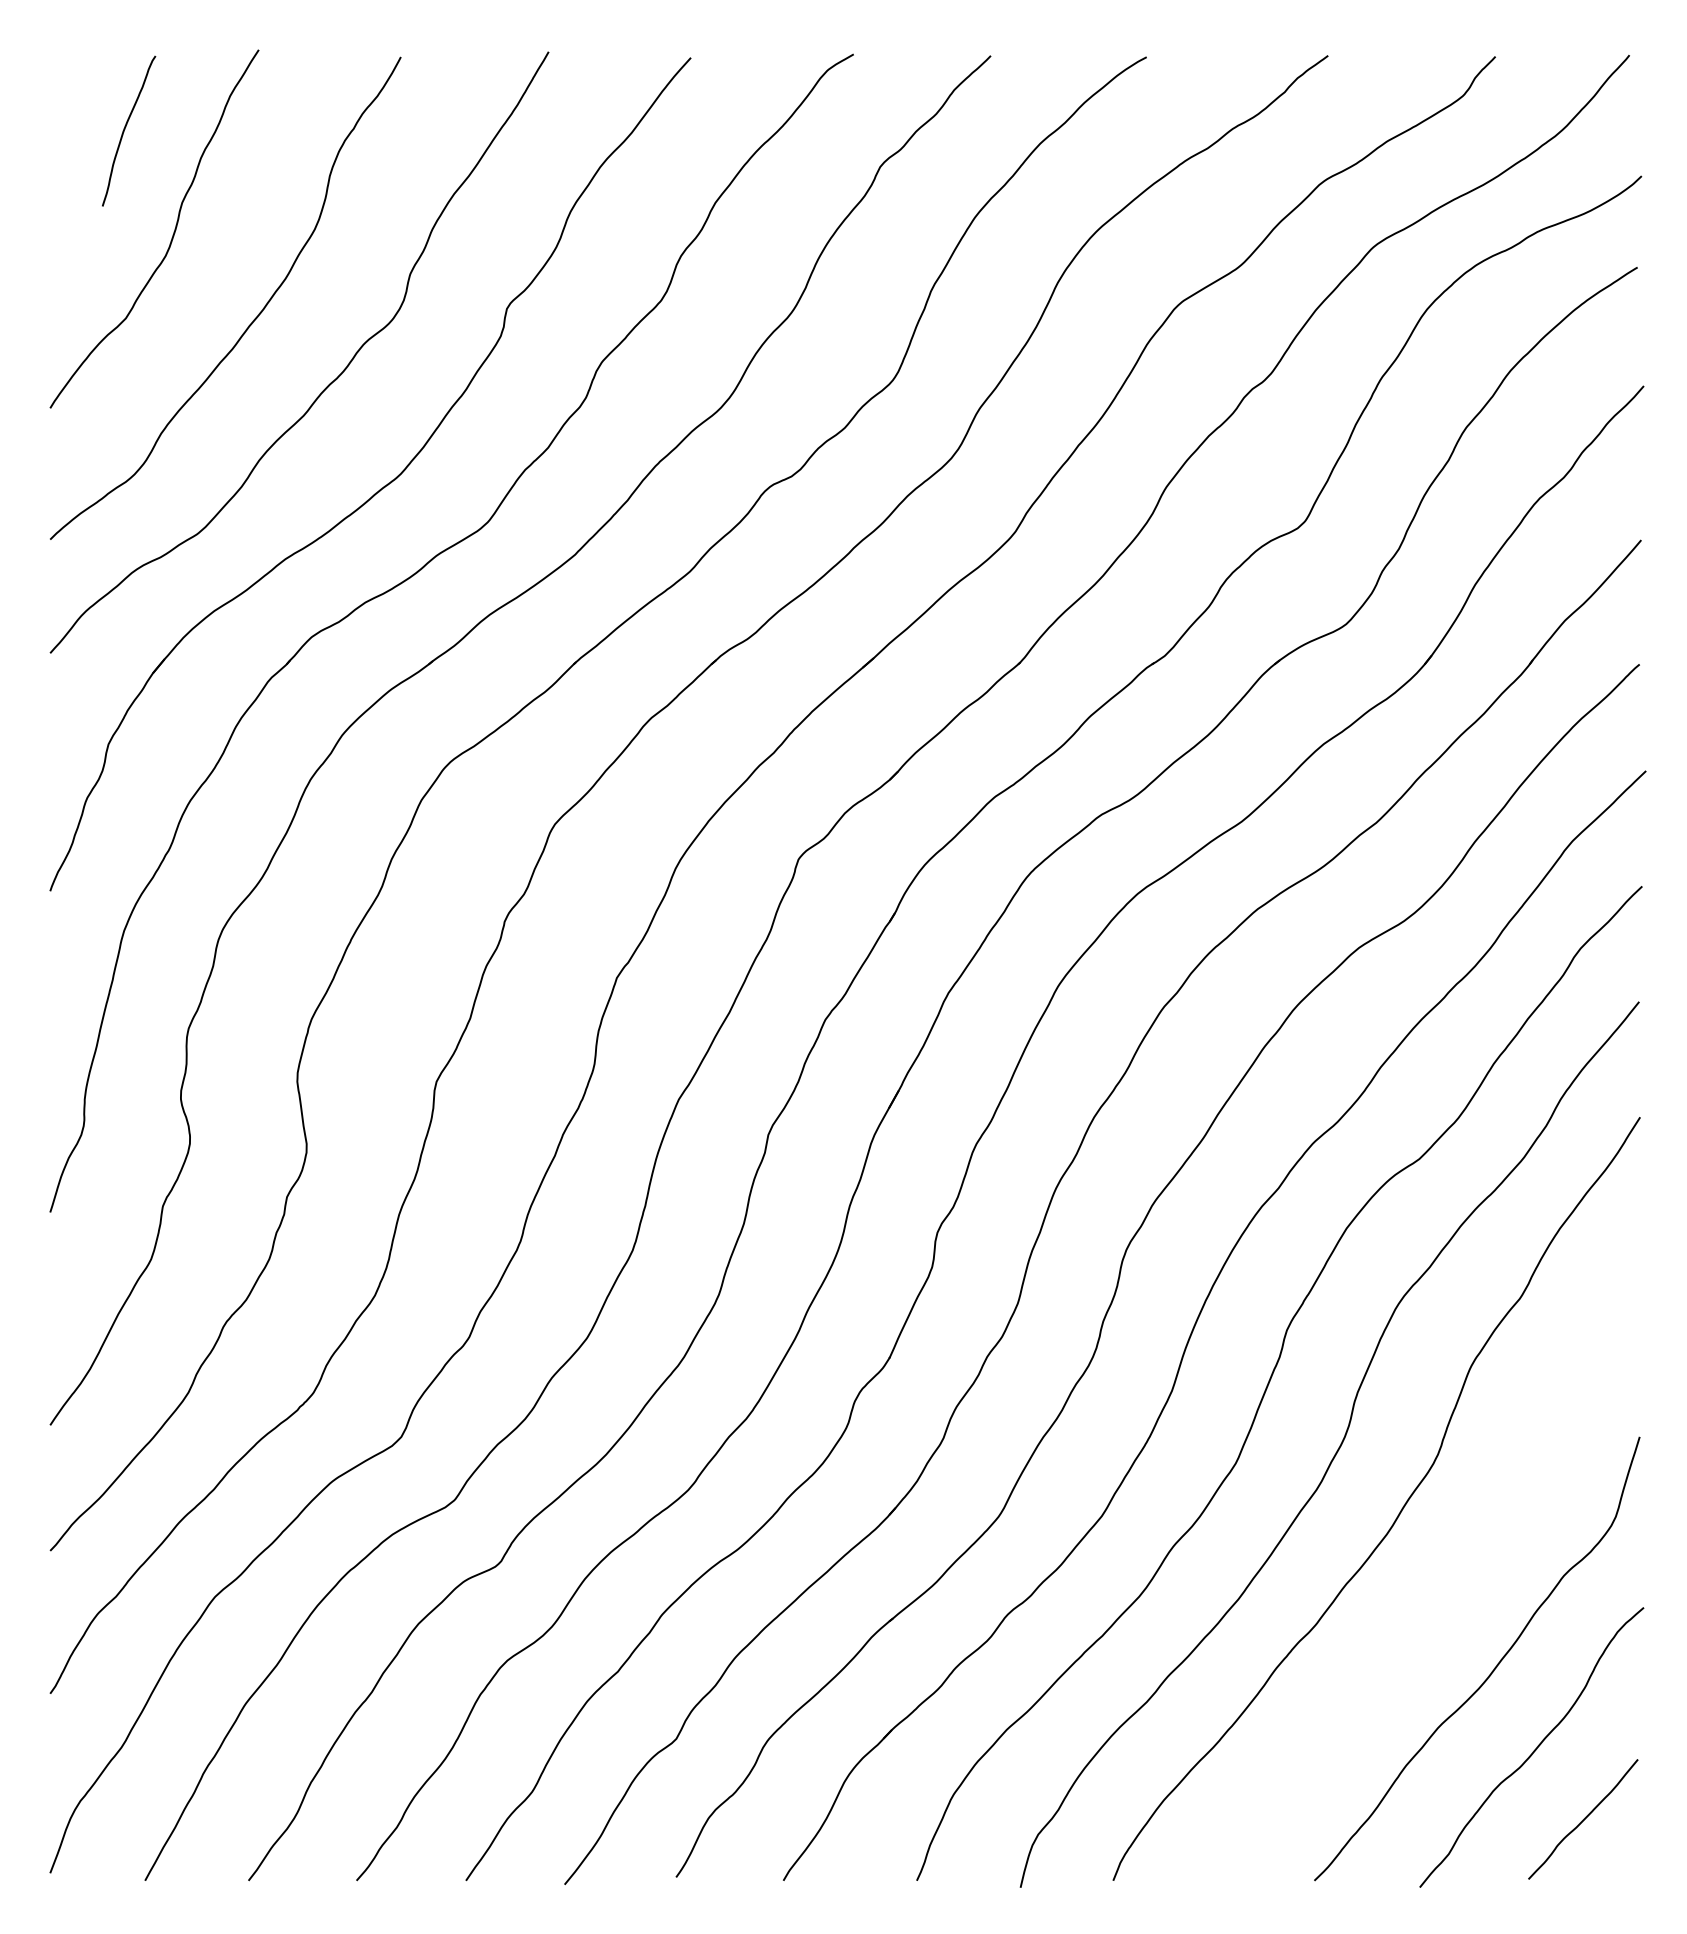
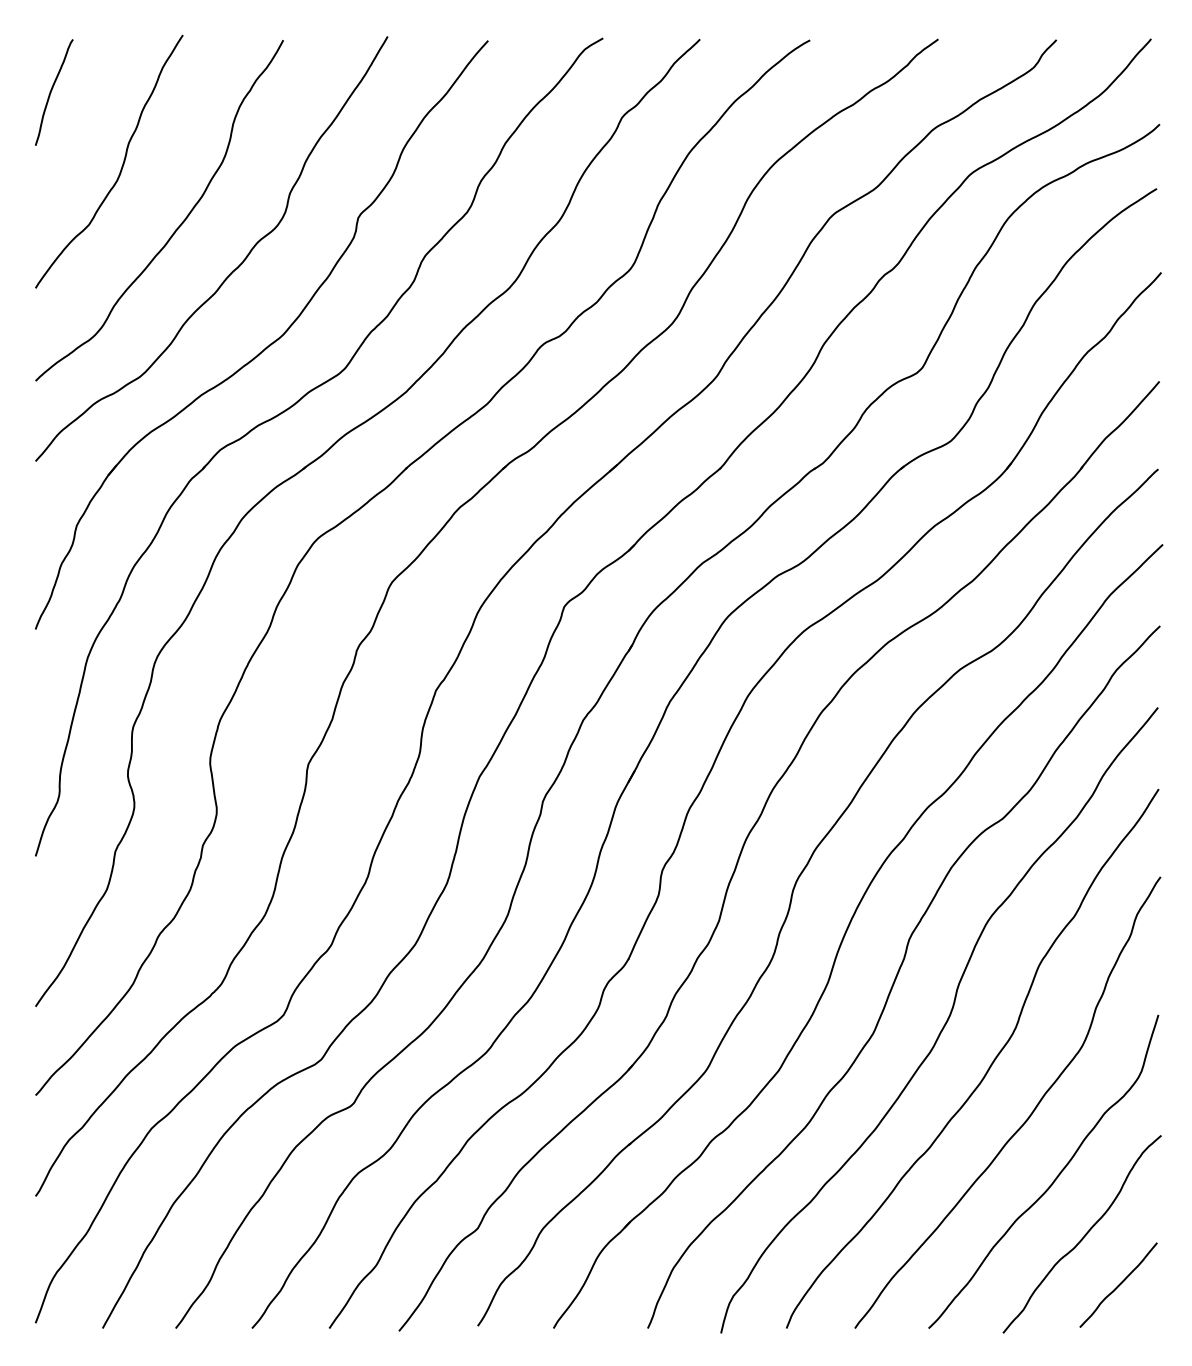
curve: (126, 128) -> (52, 90), moved
curve: (1454, 1582) -> (1027, 1117), added

